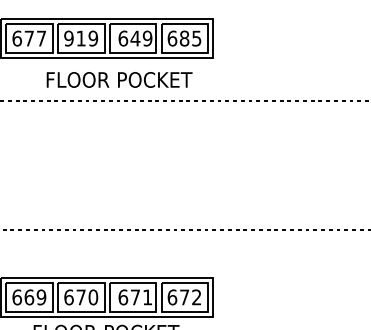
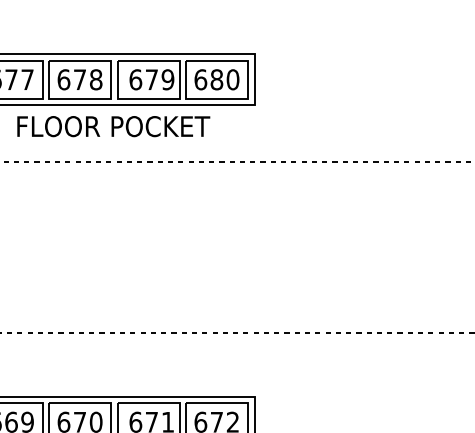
text: (81, 38) -> (80, 79), 919 -> 678
text: (135, 38) -> (151, 79), 649 -> 679
text: (196, 38) -> (232, 79), 685 -> 680
text: (119, 79) -> (113, 125), moved

